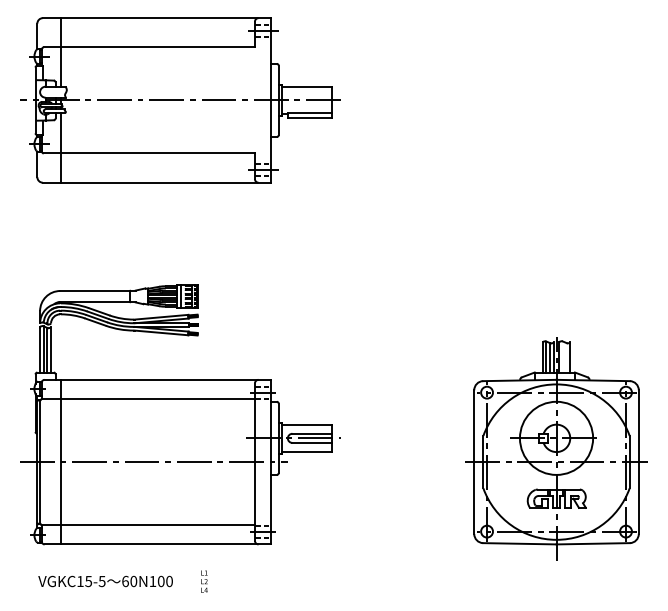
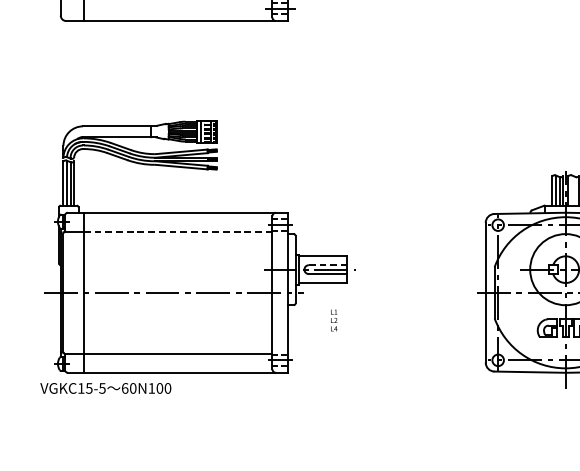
line: (158, 399) -> (178, 231), solid -> dashed
line: (312, 433) -> (328, 264), solid -> dashed
text: (105, 581) -> (105, 388), moved
text: (204, 581) -> (334, 320), moved

